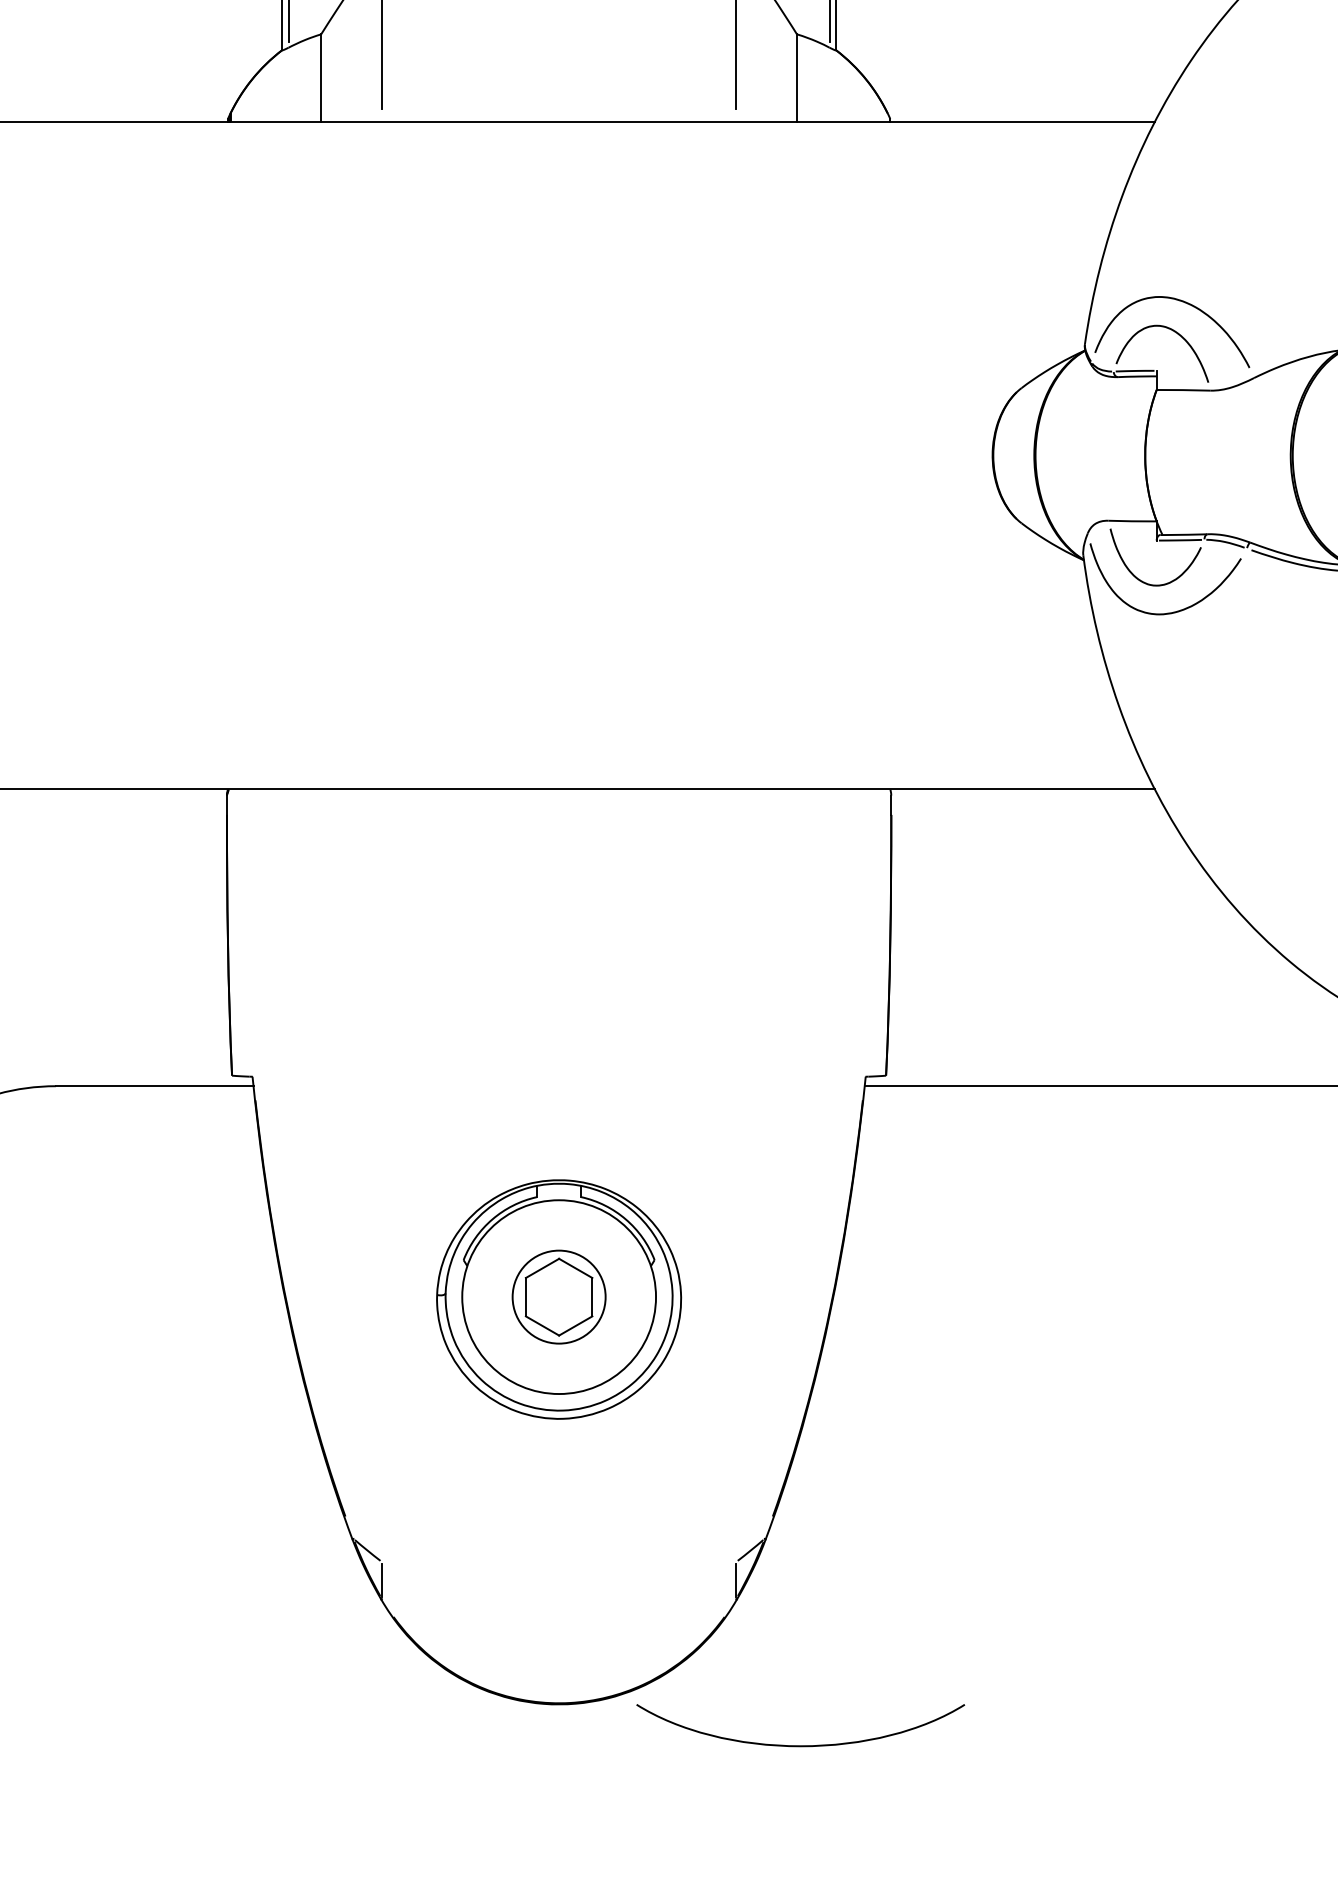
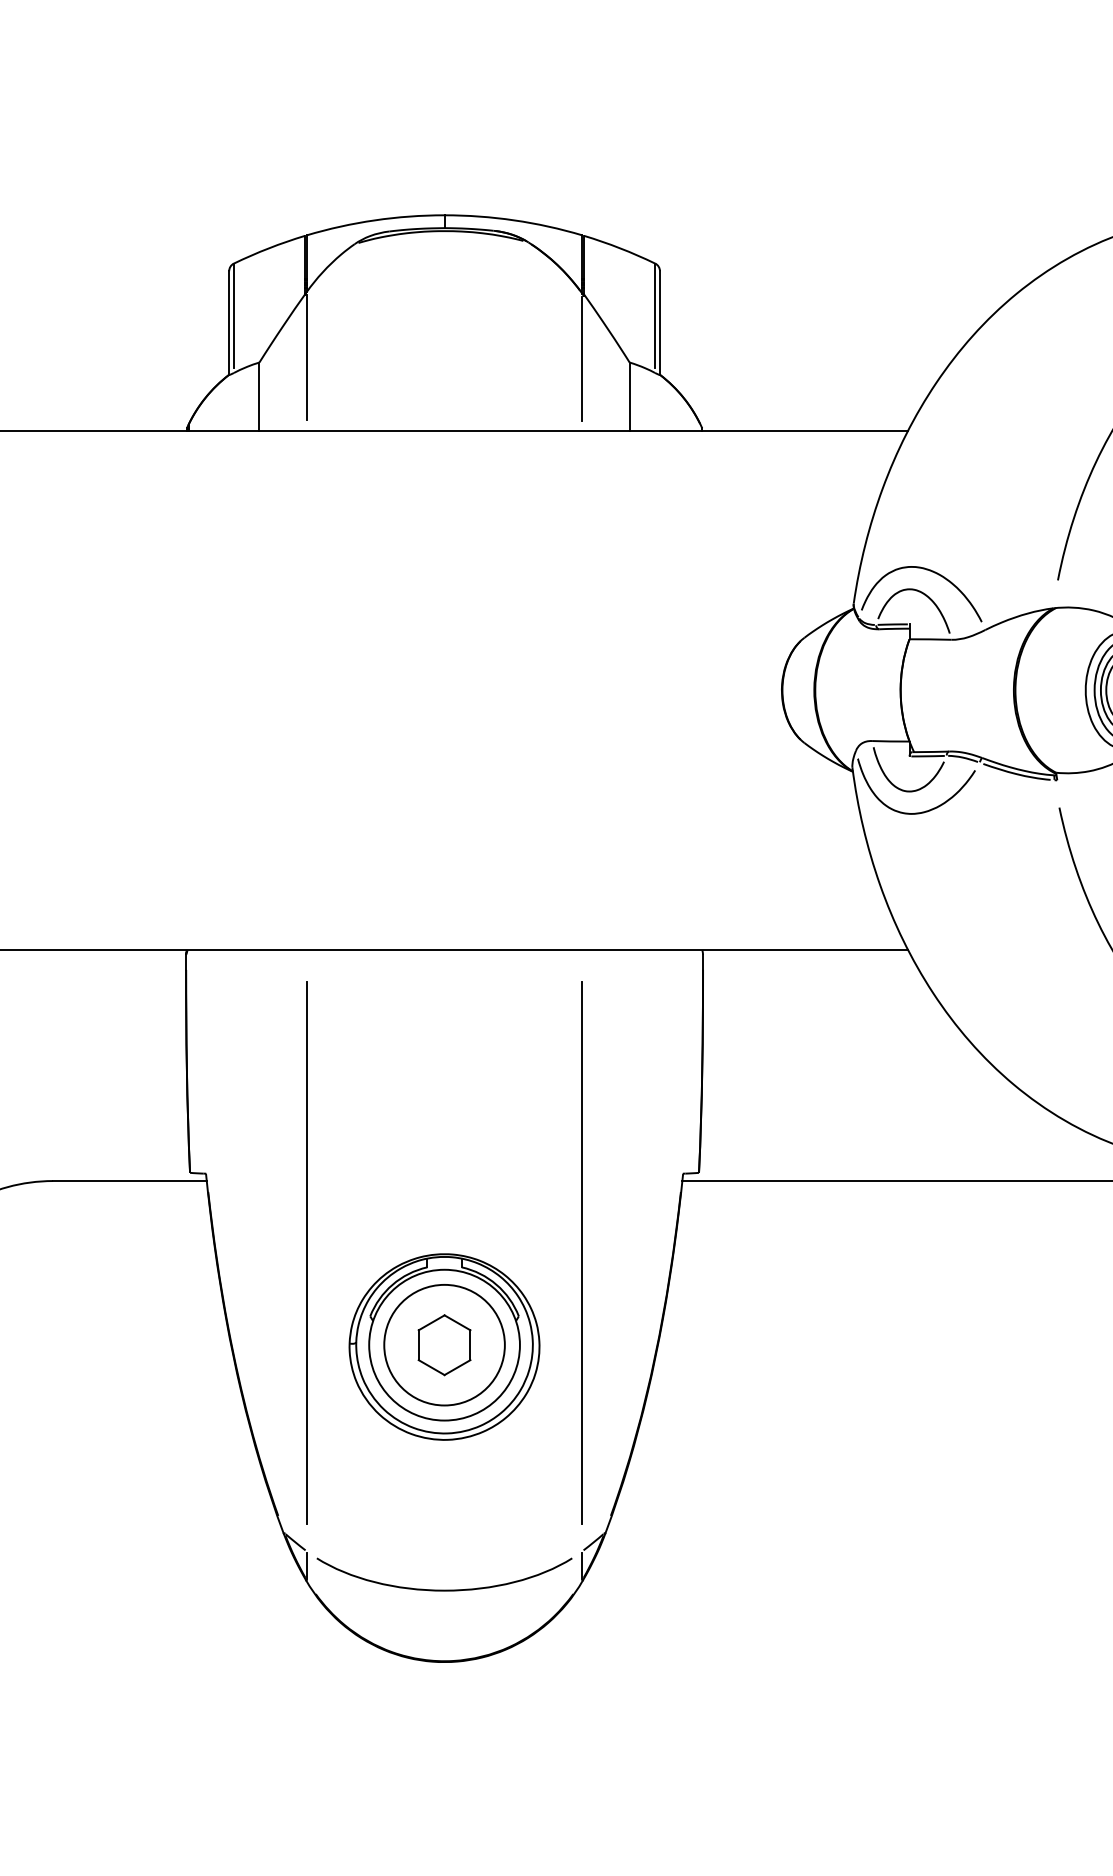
line: (381, 1178) -> (306, 1252), added
line: (736, 1179) -> (582, 1253), added
circle: (559, 1296) -> (444, 1344), size x1.67
curve: (800, 1744) -> (444, 1589), moved

